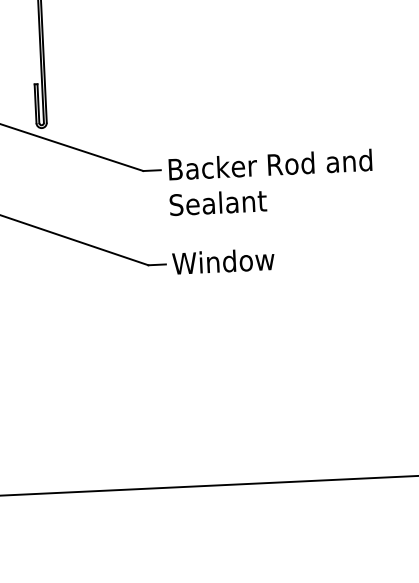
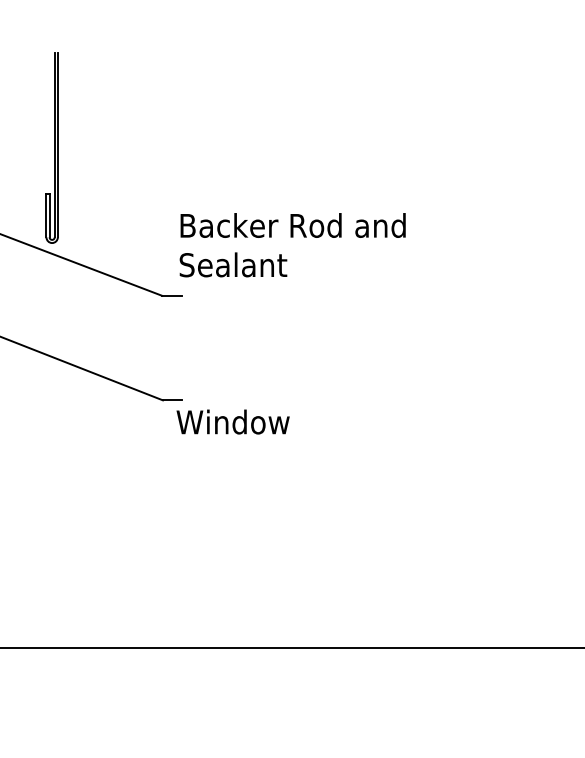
text: (270, 182) -> (292, 245), moved
text: (222, 260) -> (232, 421), moved

